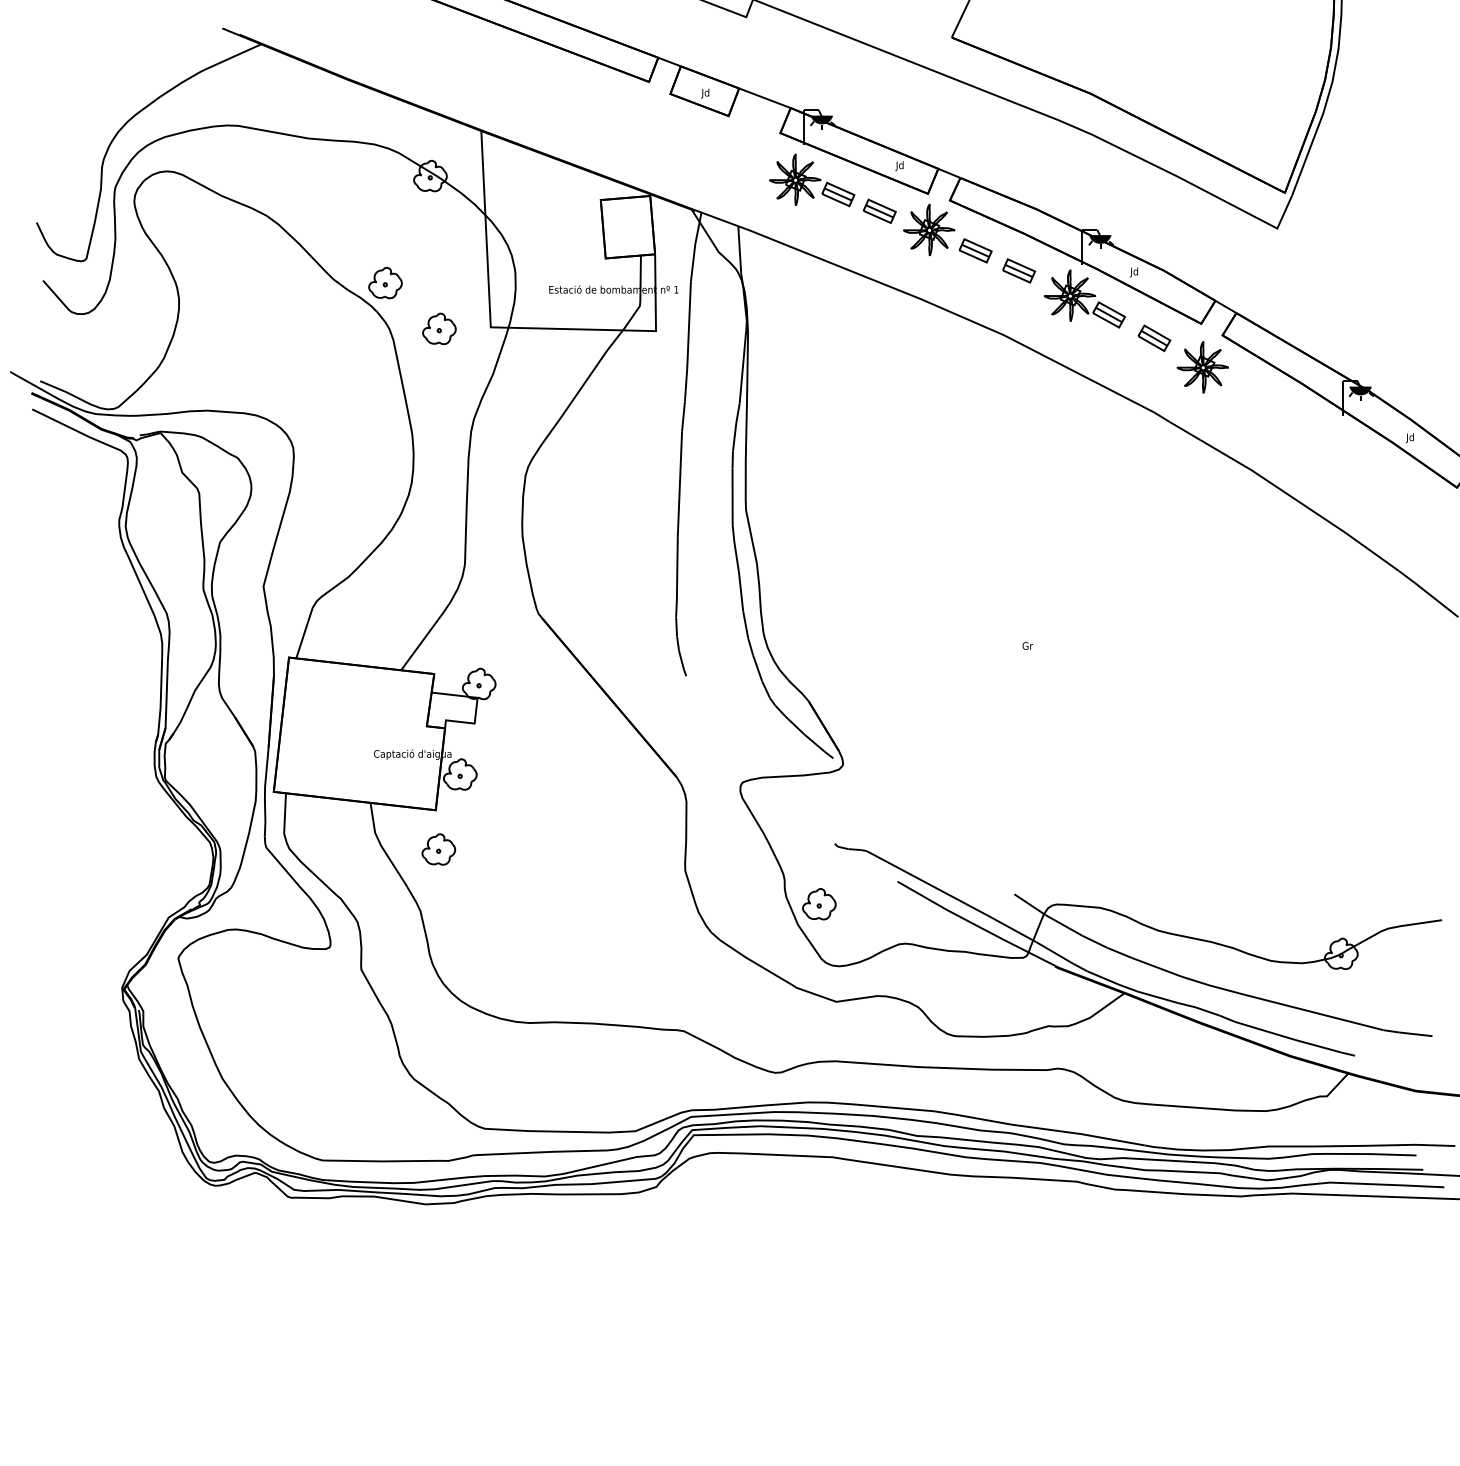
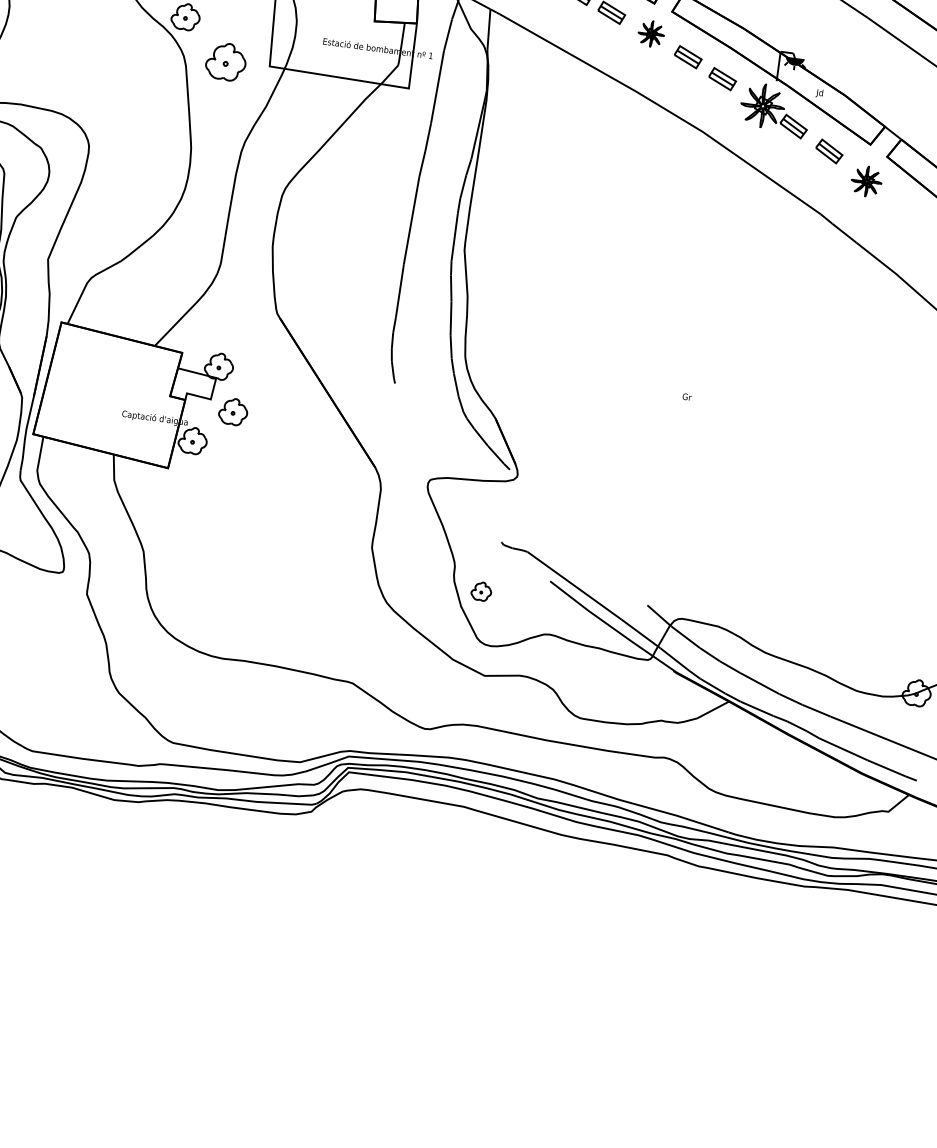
part: (929, 229) -> (651, 33), size x0.6
part: (439, 328) -> (226, 61), size x1.4
part: (1202, 367) -> (866, 181), size x0.7
part: (438, 849) -> (233, 411), moved
part: (819, 904) -> (481, 591), size x0.7

